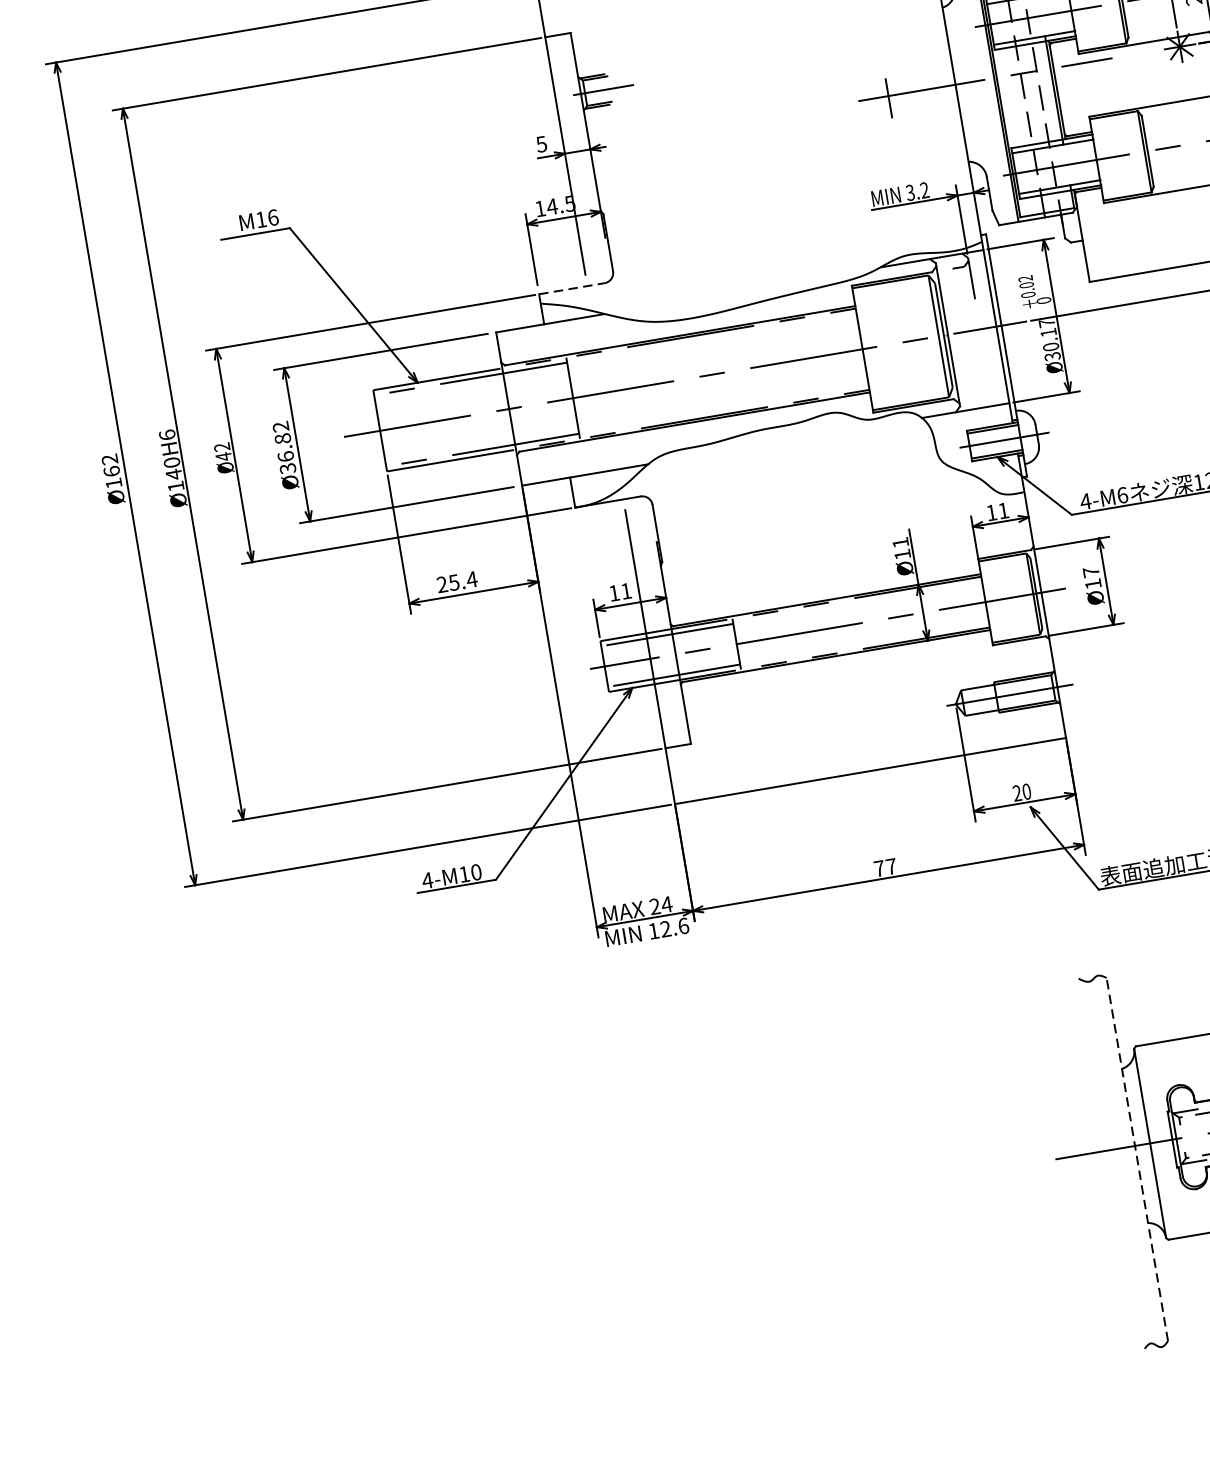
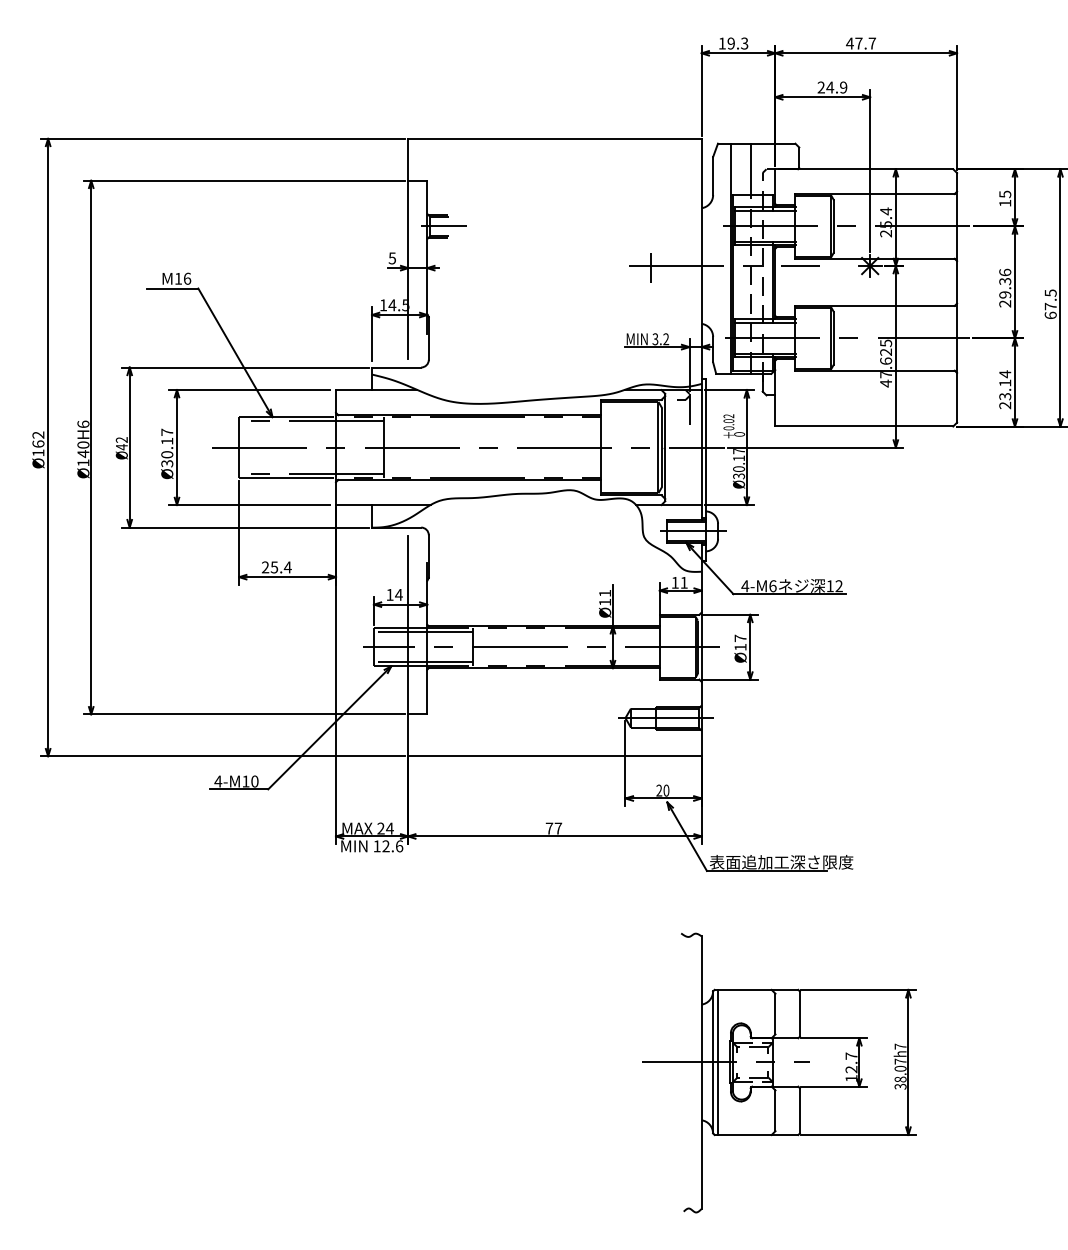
line: (571, 288) -> (396, 367), dashed -> solid
text: (283, 441) -> (167, 443), Ø36.82 -> Ø30.17
text: (625, 590) -> (398, 594), 11 -> 14
line: (1157, 1142) -> (718, 1062), added
line: (1137, 1159) -> (701, 1072), dashed -> solid

